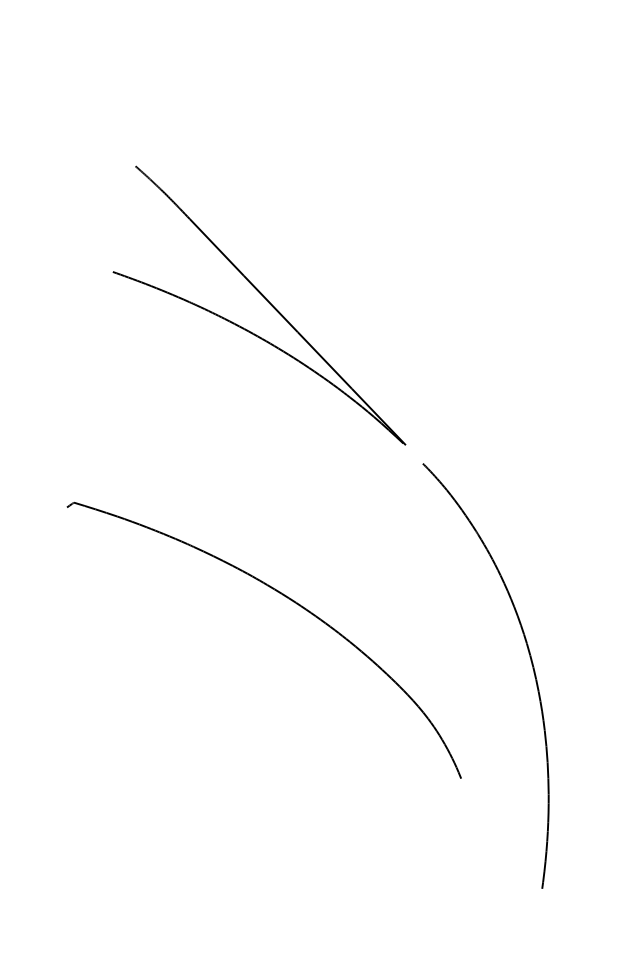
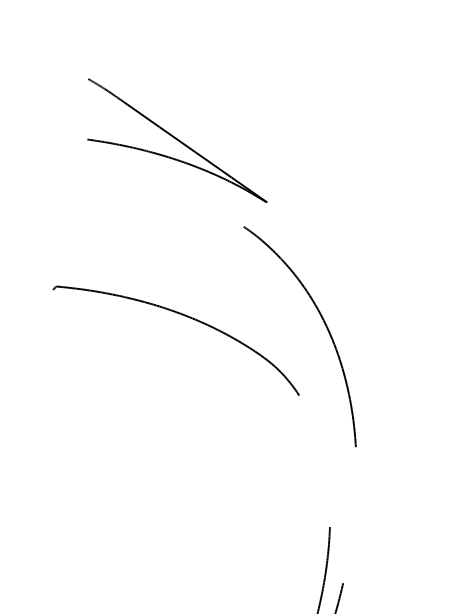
part: (270, 305) -> (177, 140), moved

